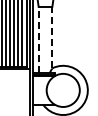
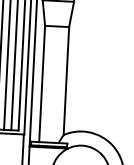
line: (52, 37) -> (66, 80), dashed -> solid
line: (38, 39) -> (41, 83), dashed -> solid

